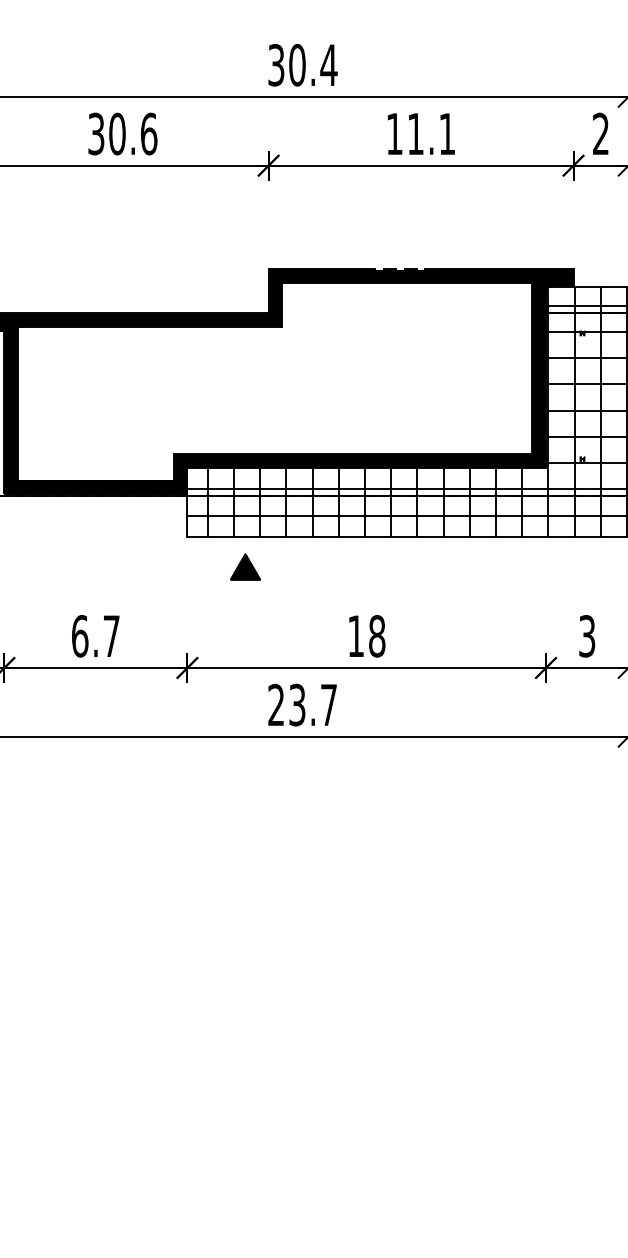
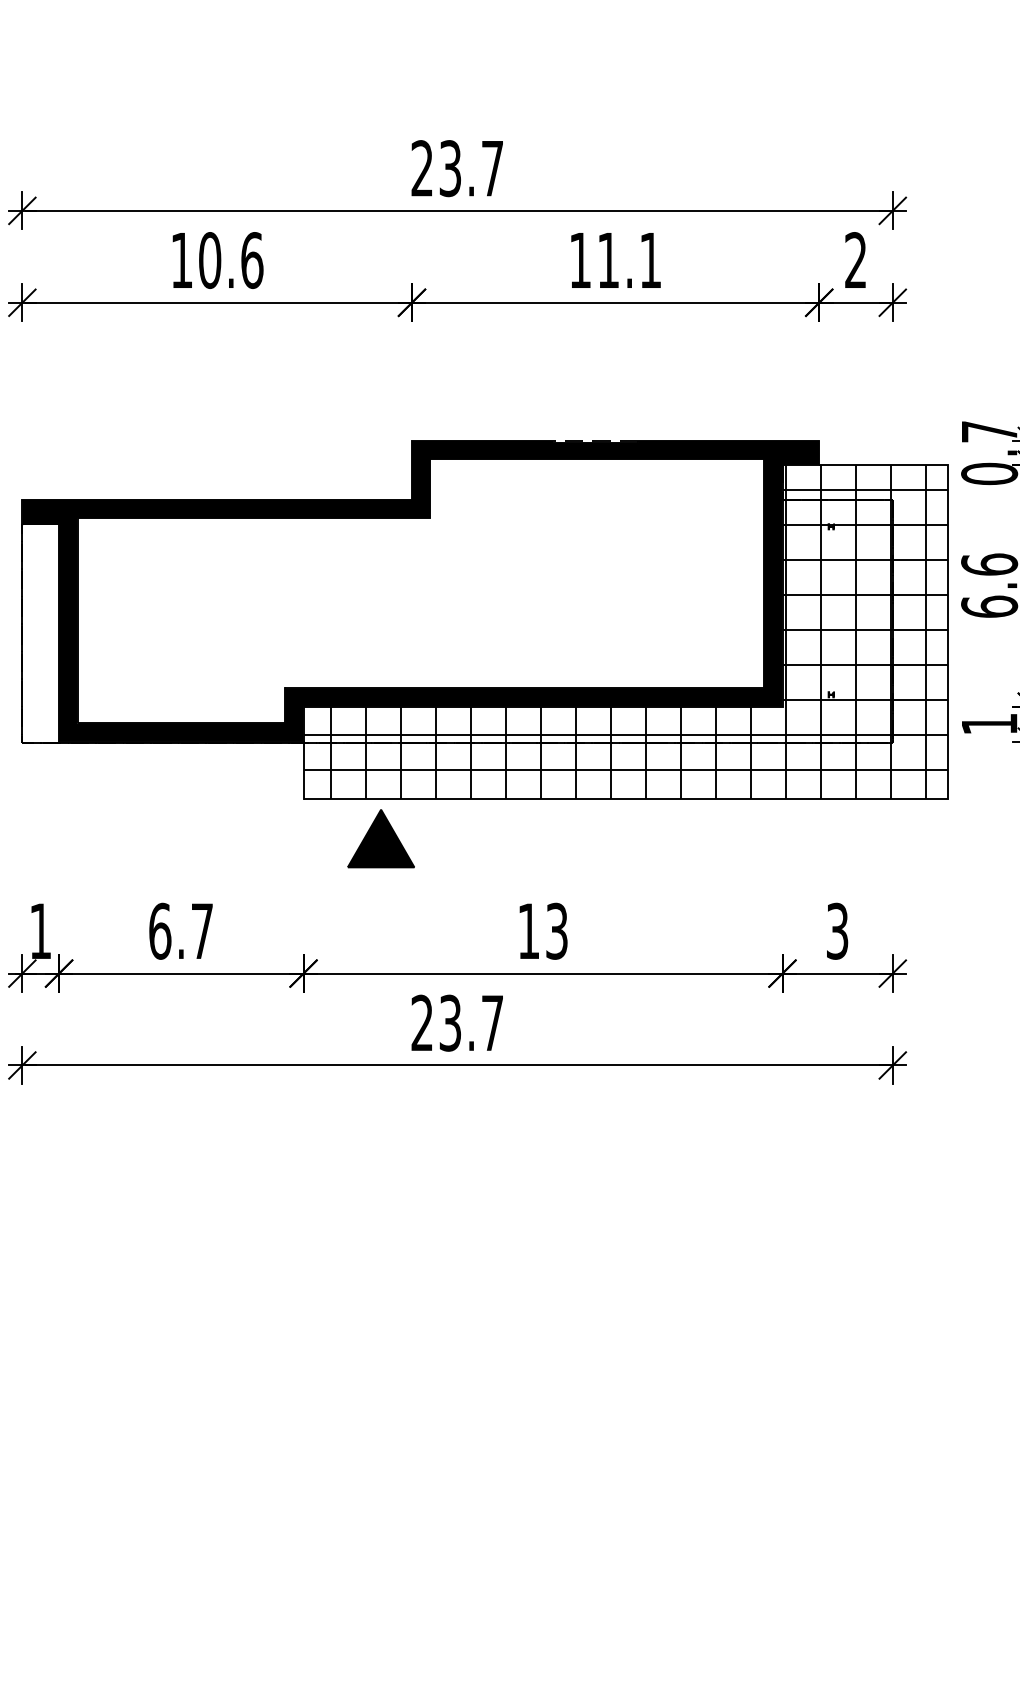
text: (302, 65) -> (457, 168), 30.4 -> 23.7
text: (96, 134) -> (181, 260), 30.6 -> 10.6
part: (245, 566) -> (380, 838), size x1.67
text: (377, 635) -> (557, 930), 18 -> 13

